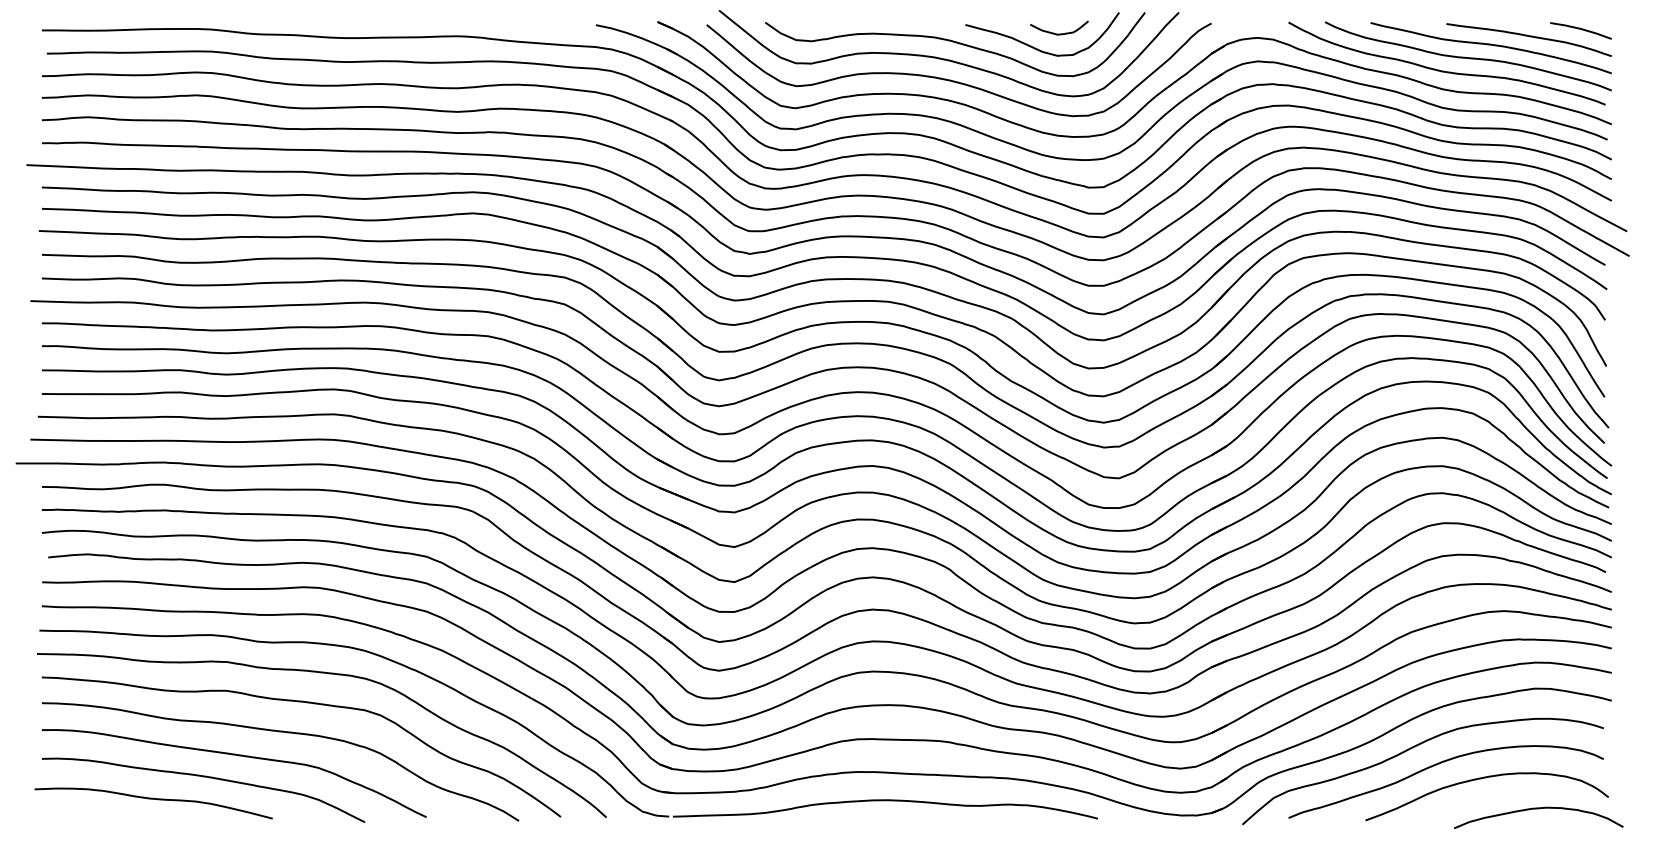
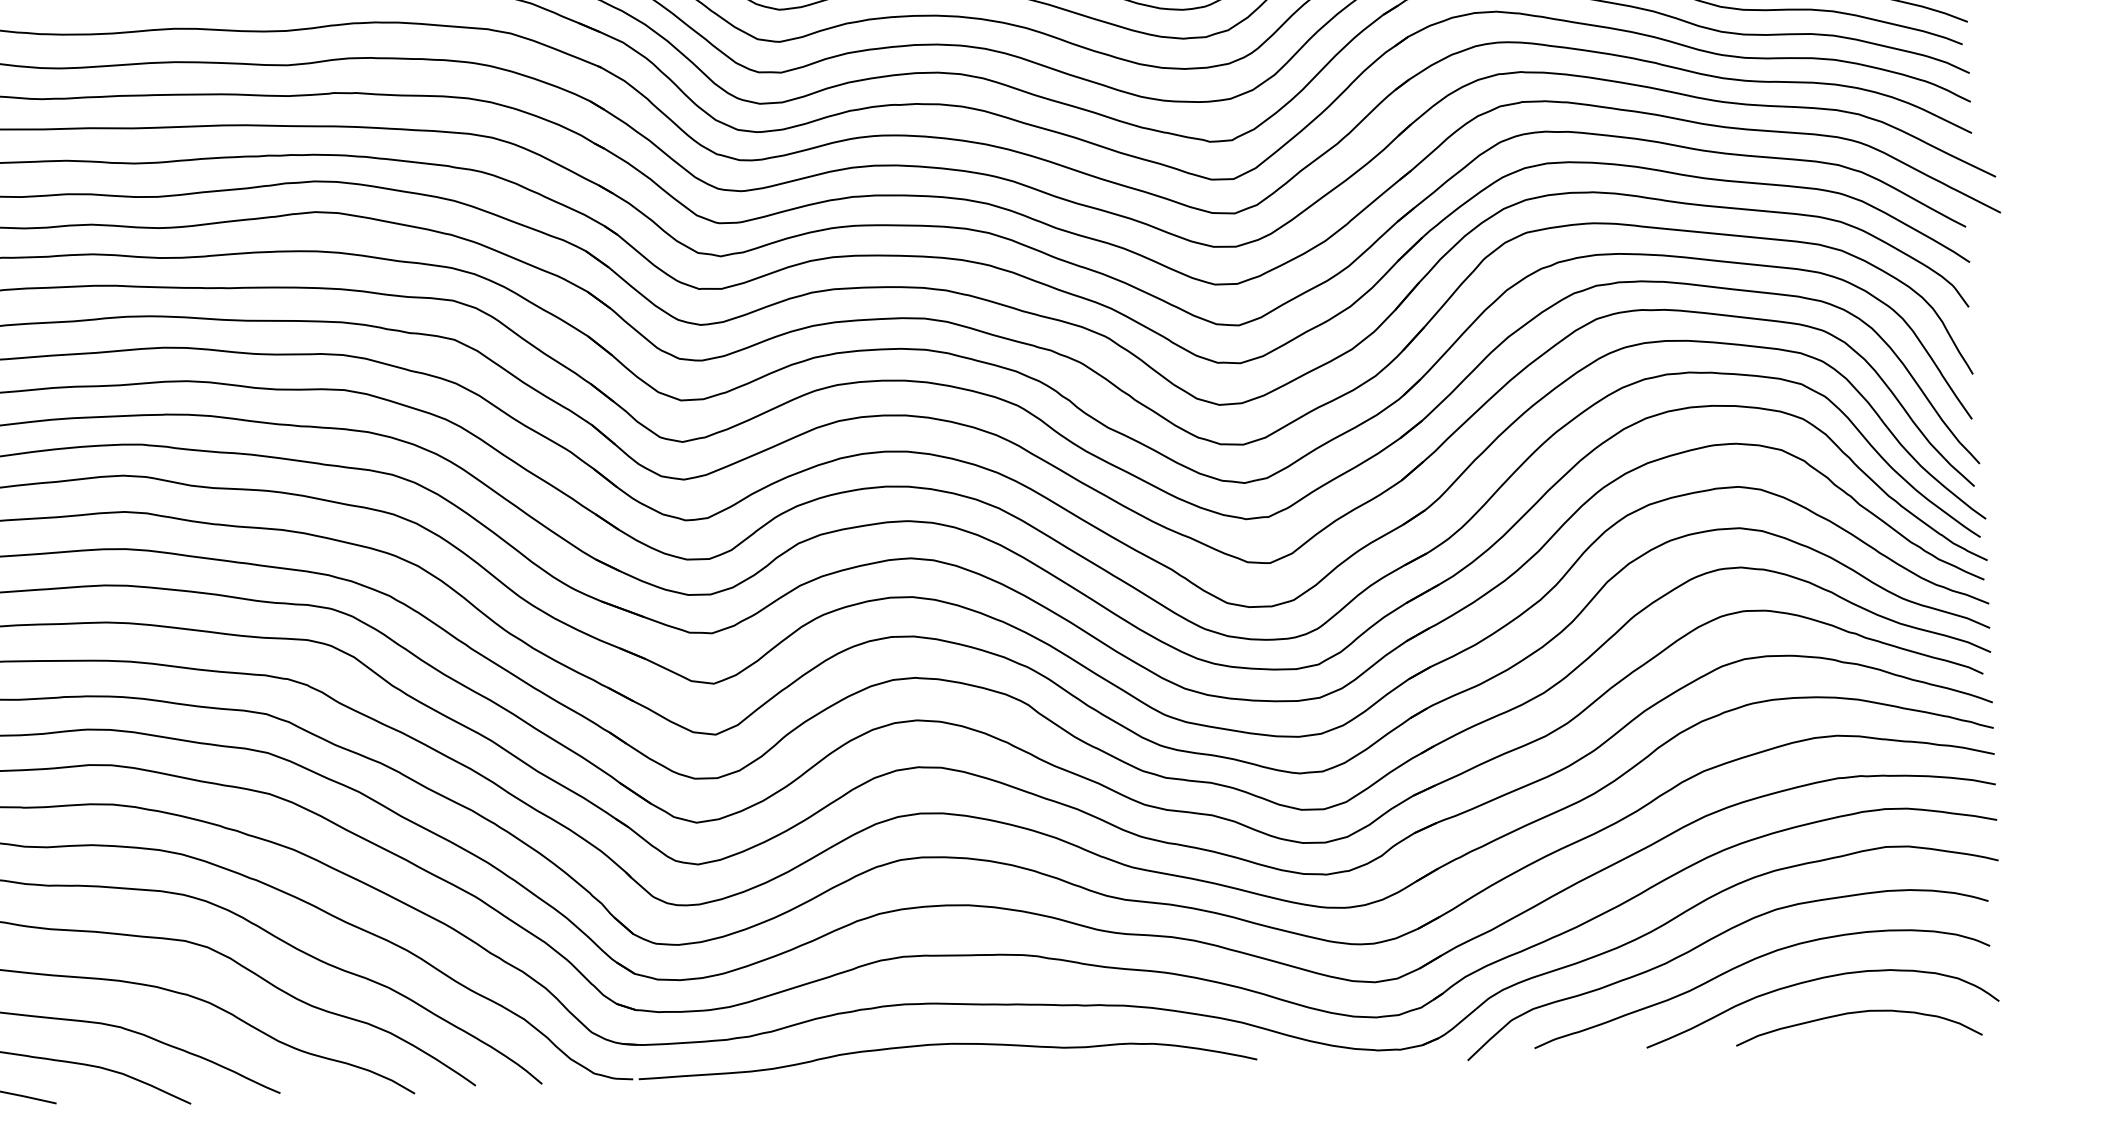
curve: (1538, 809) -> (1858, 1013), moved

